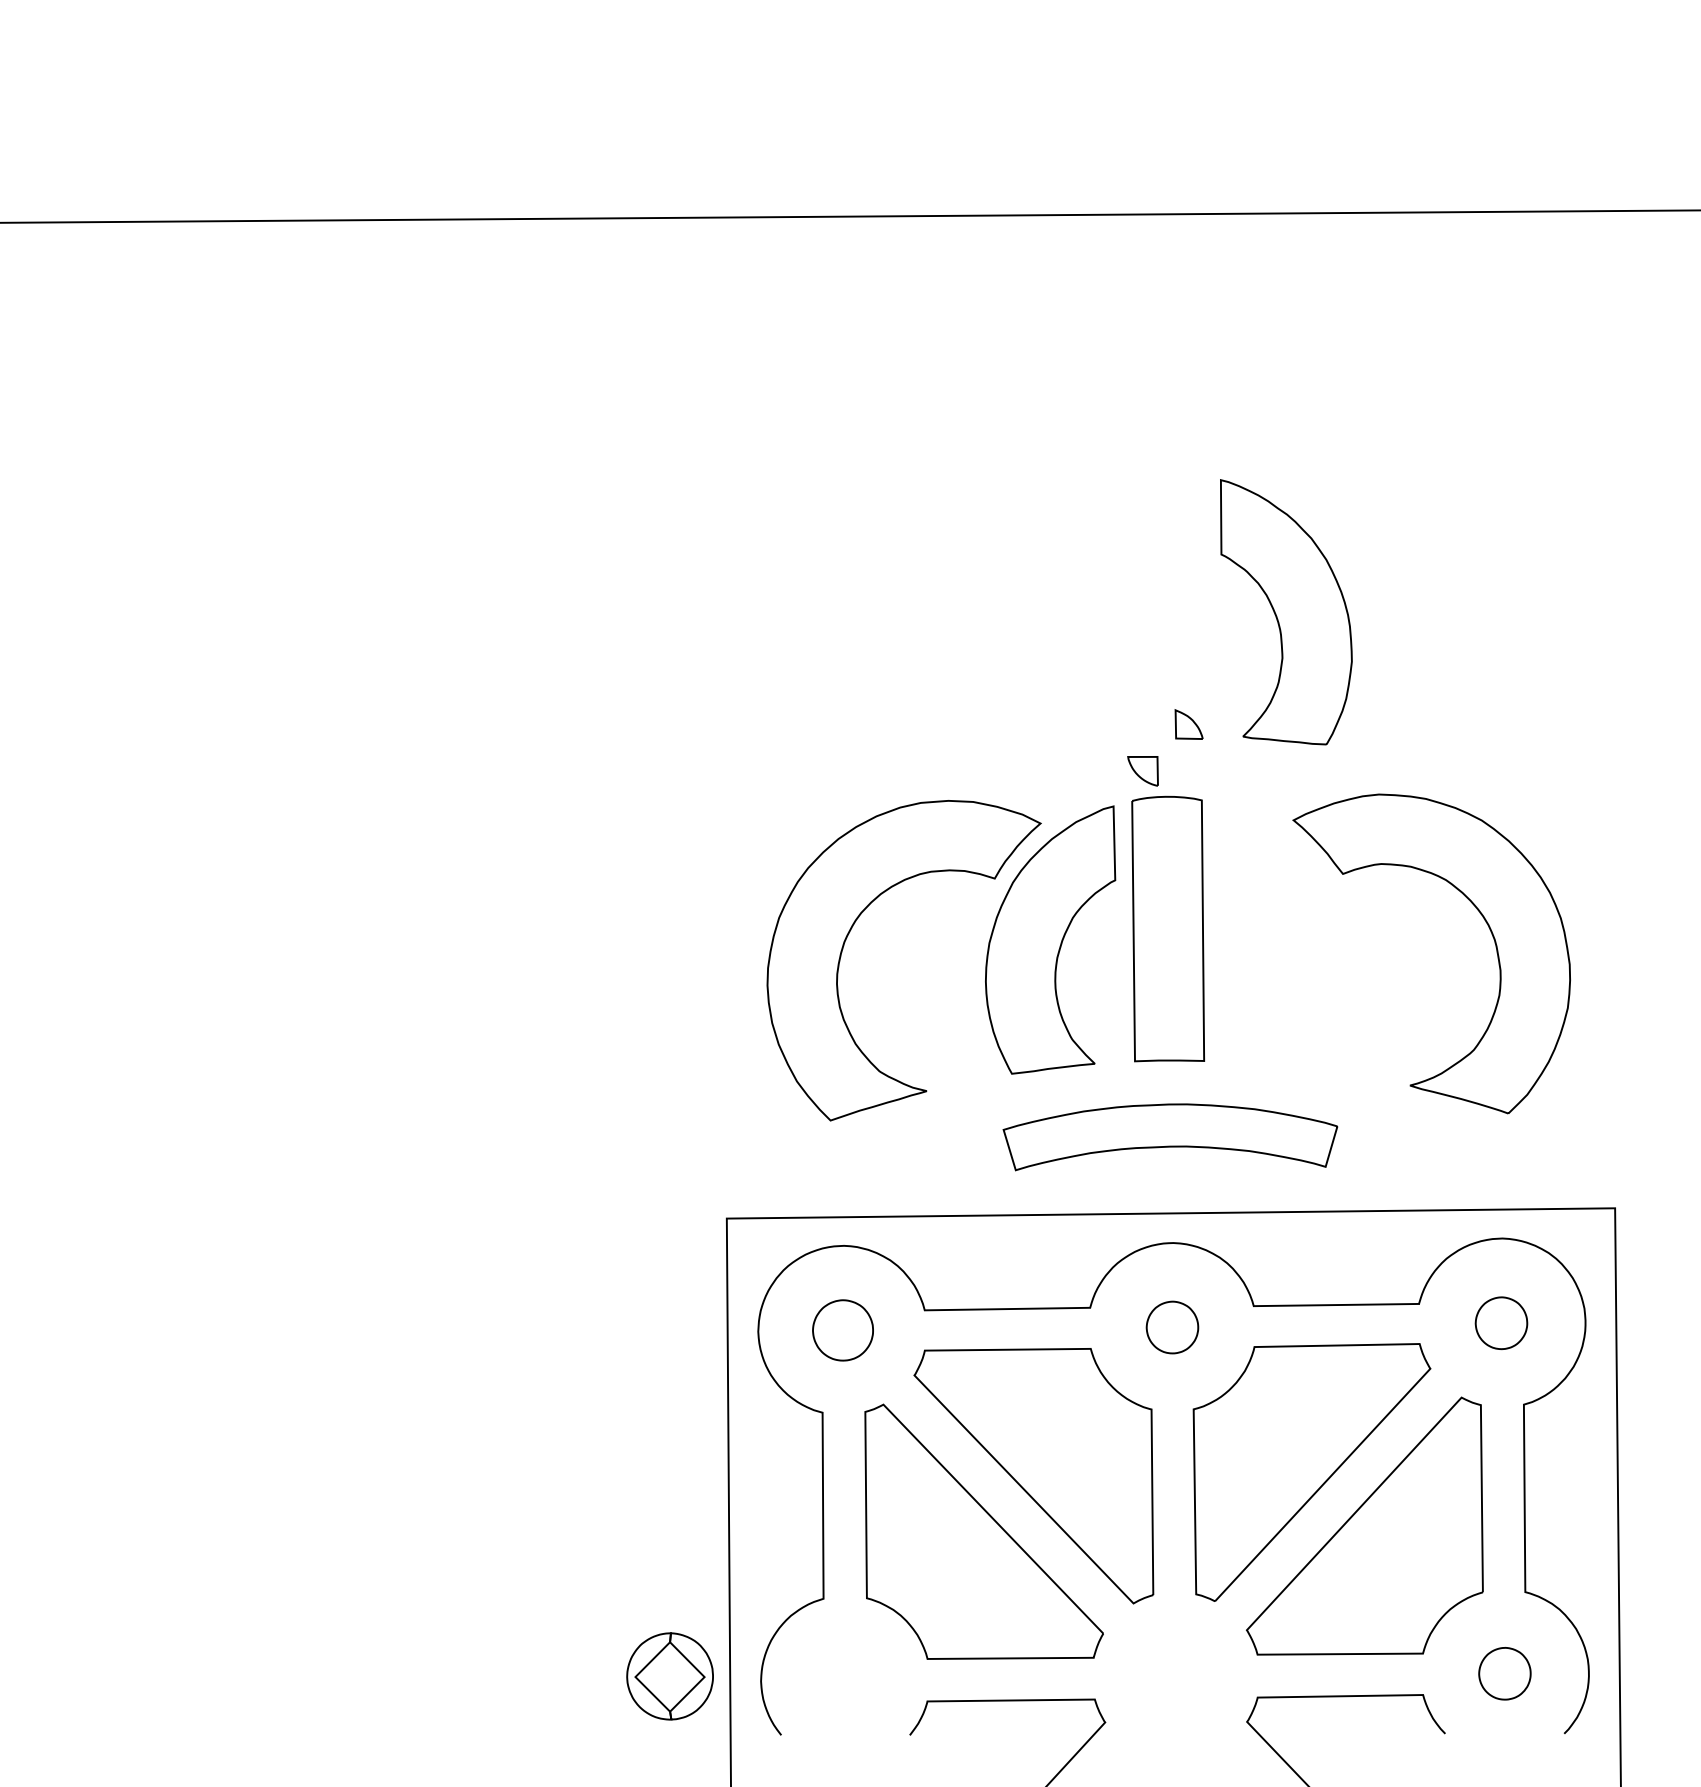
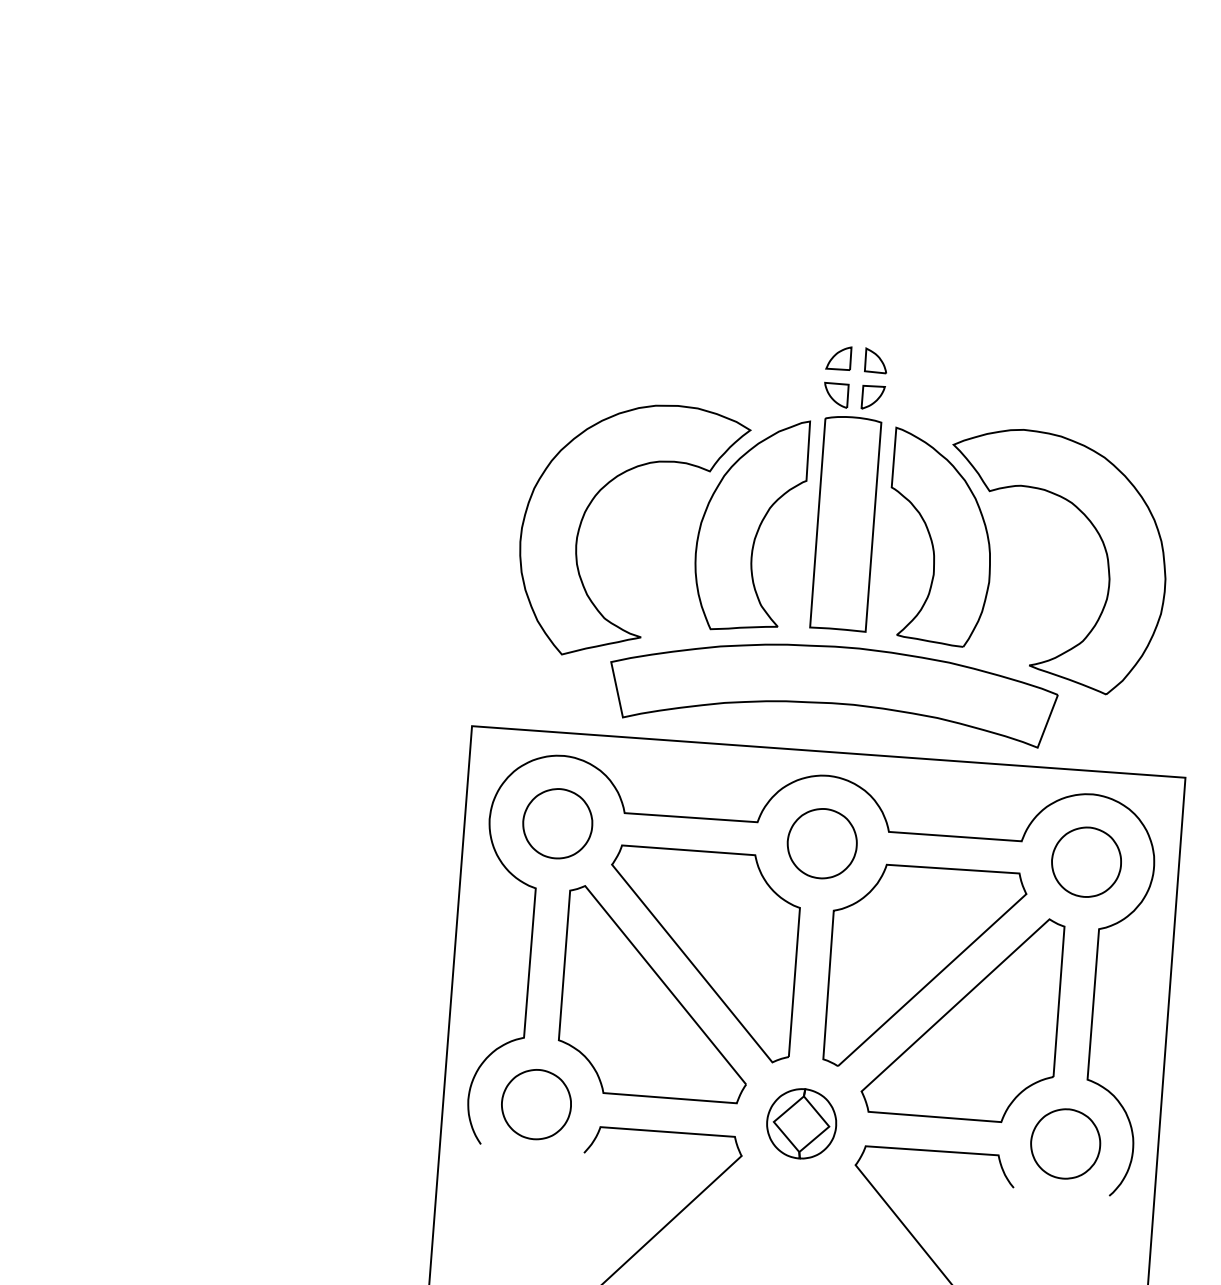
part: (1286, 612) -> (940, 538), moved
part: (1142, 724) -> (838, 357), added
part: (1188, 770) -> (872, 397), added
part: (1170, 1137) -> (833, 691), size x1.67
part: (1501, 1323) -> (1086, 862), size x1.67
part: (1172, 1327) -> (822, 843), size x1.67
part: (842, 1330) -> (557, 823), size x1.43
part: (1504, 1673) -> (1065, 1143), size x1.67
part: (669, 1676) -> (801, 1123), moved
part: (845, 1680) -> (536, 1104), added

